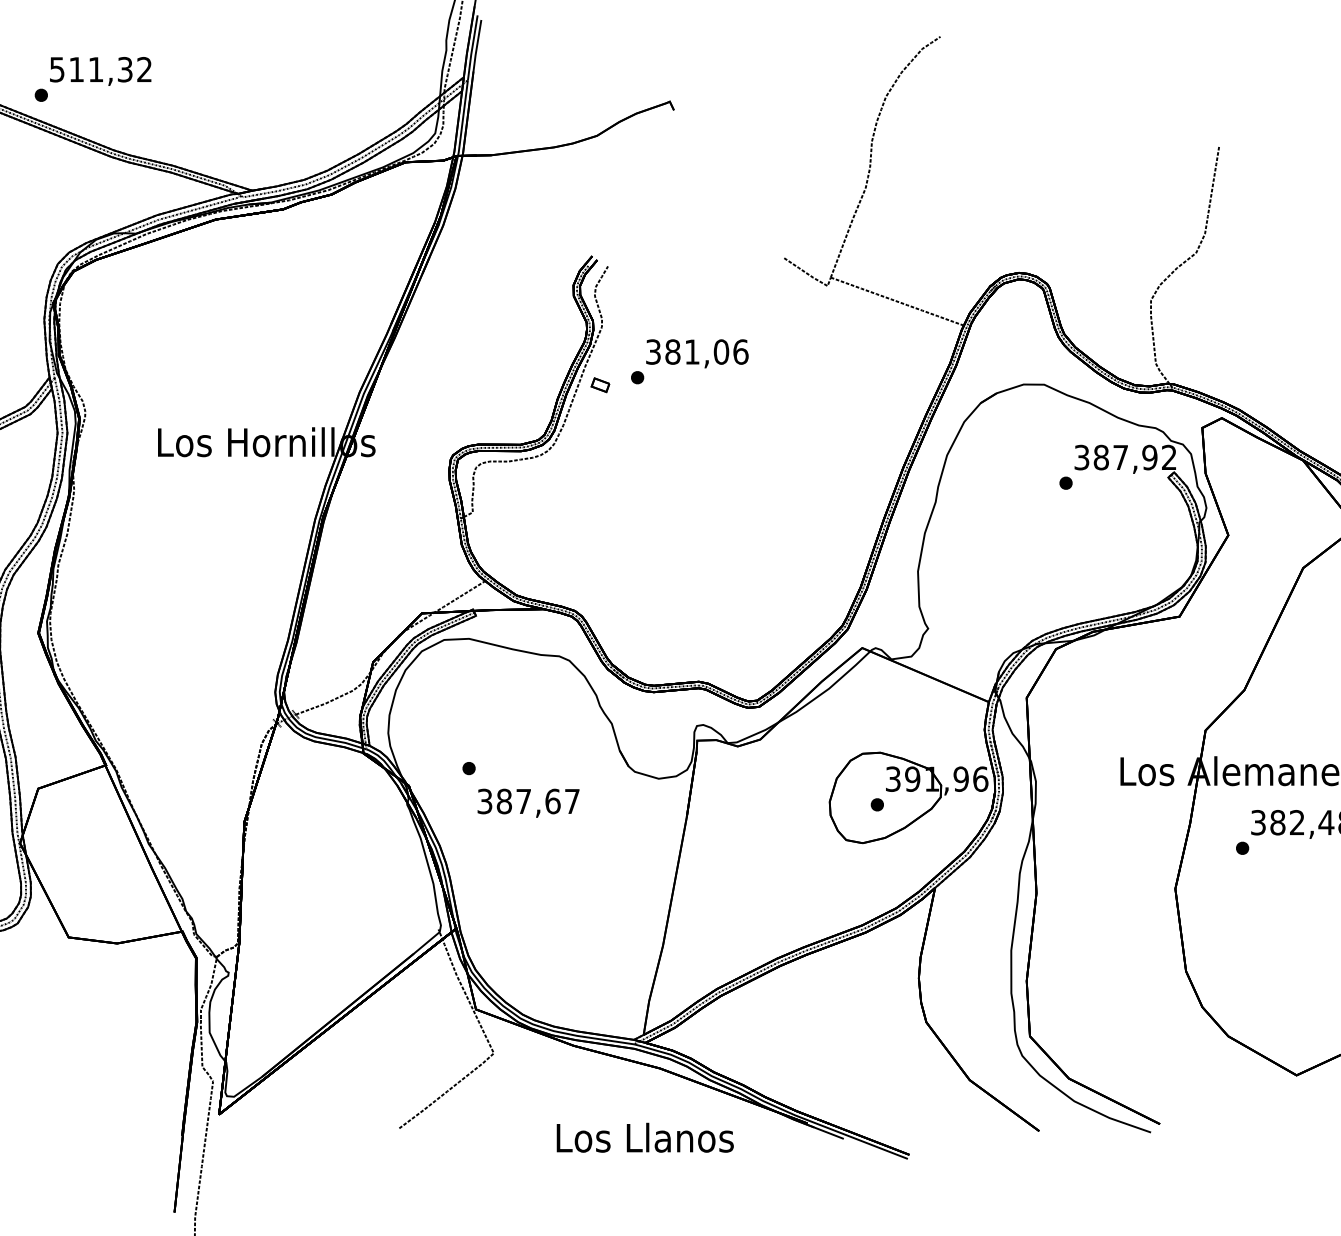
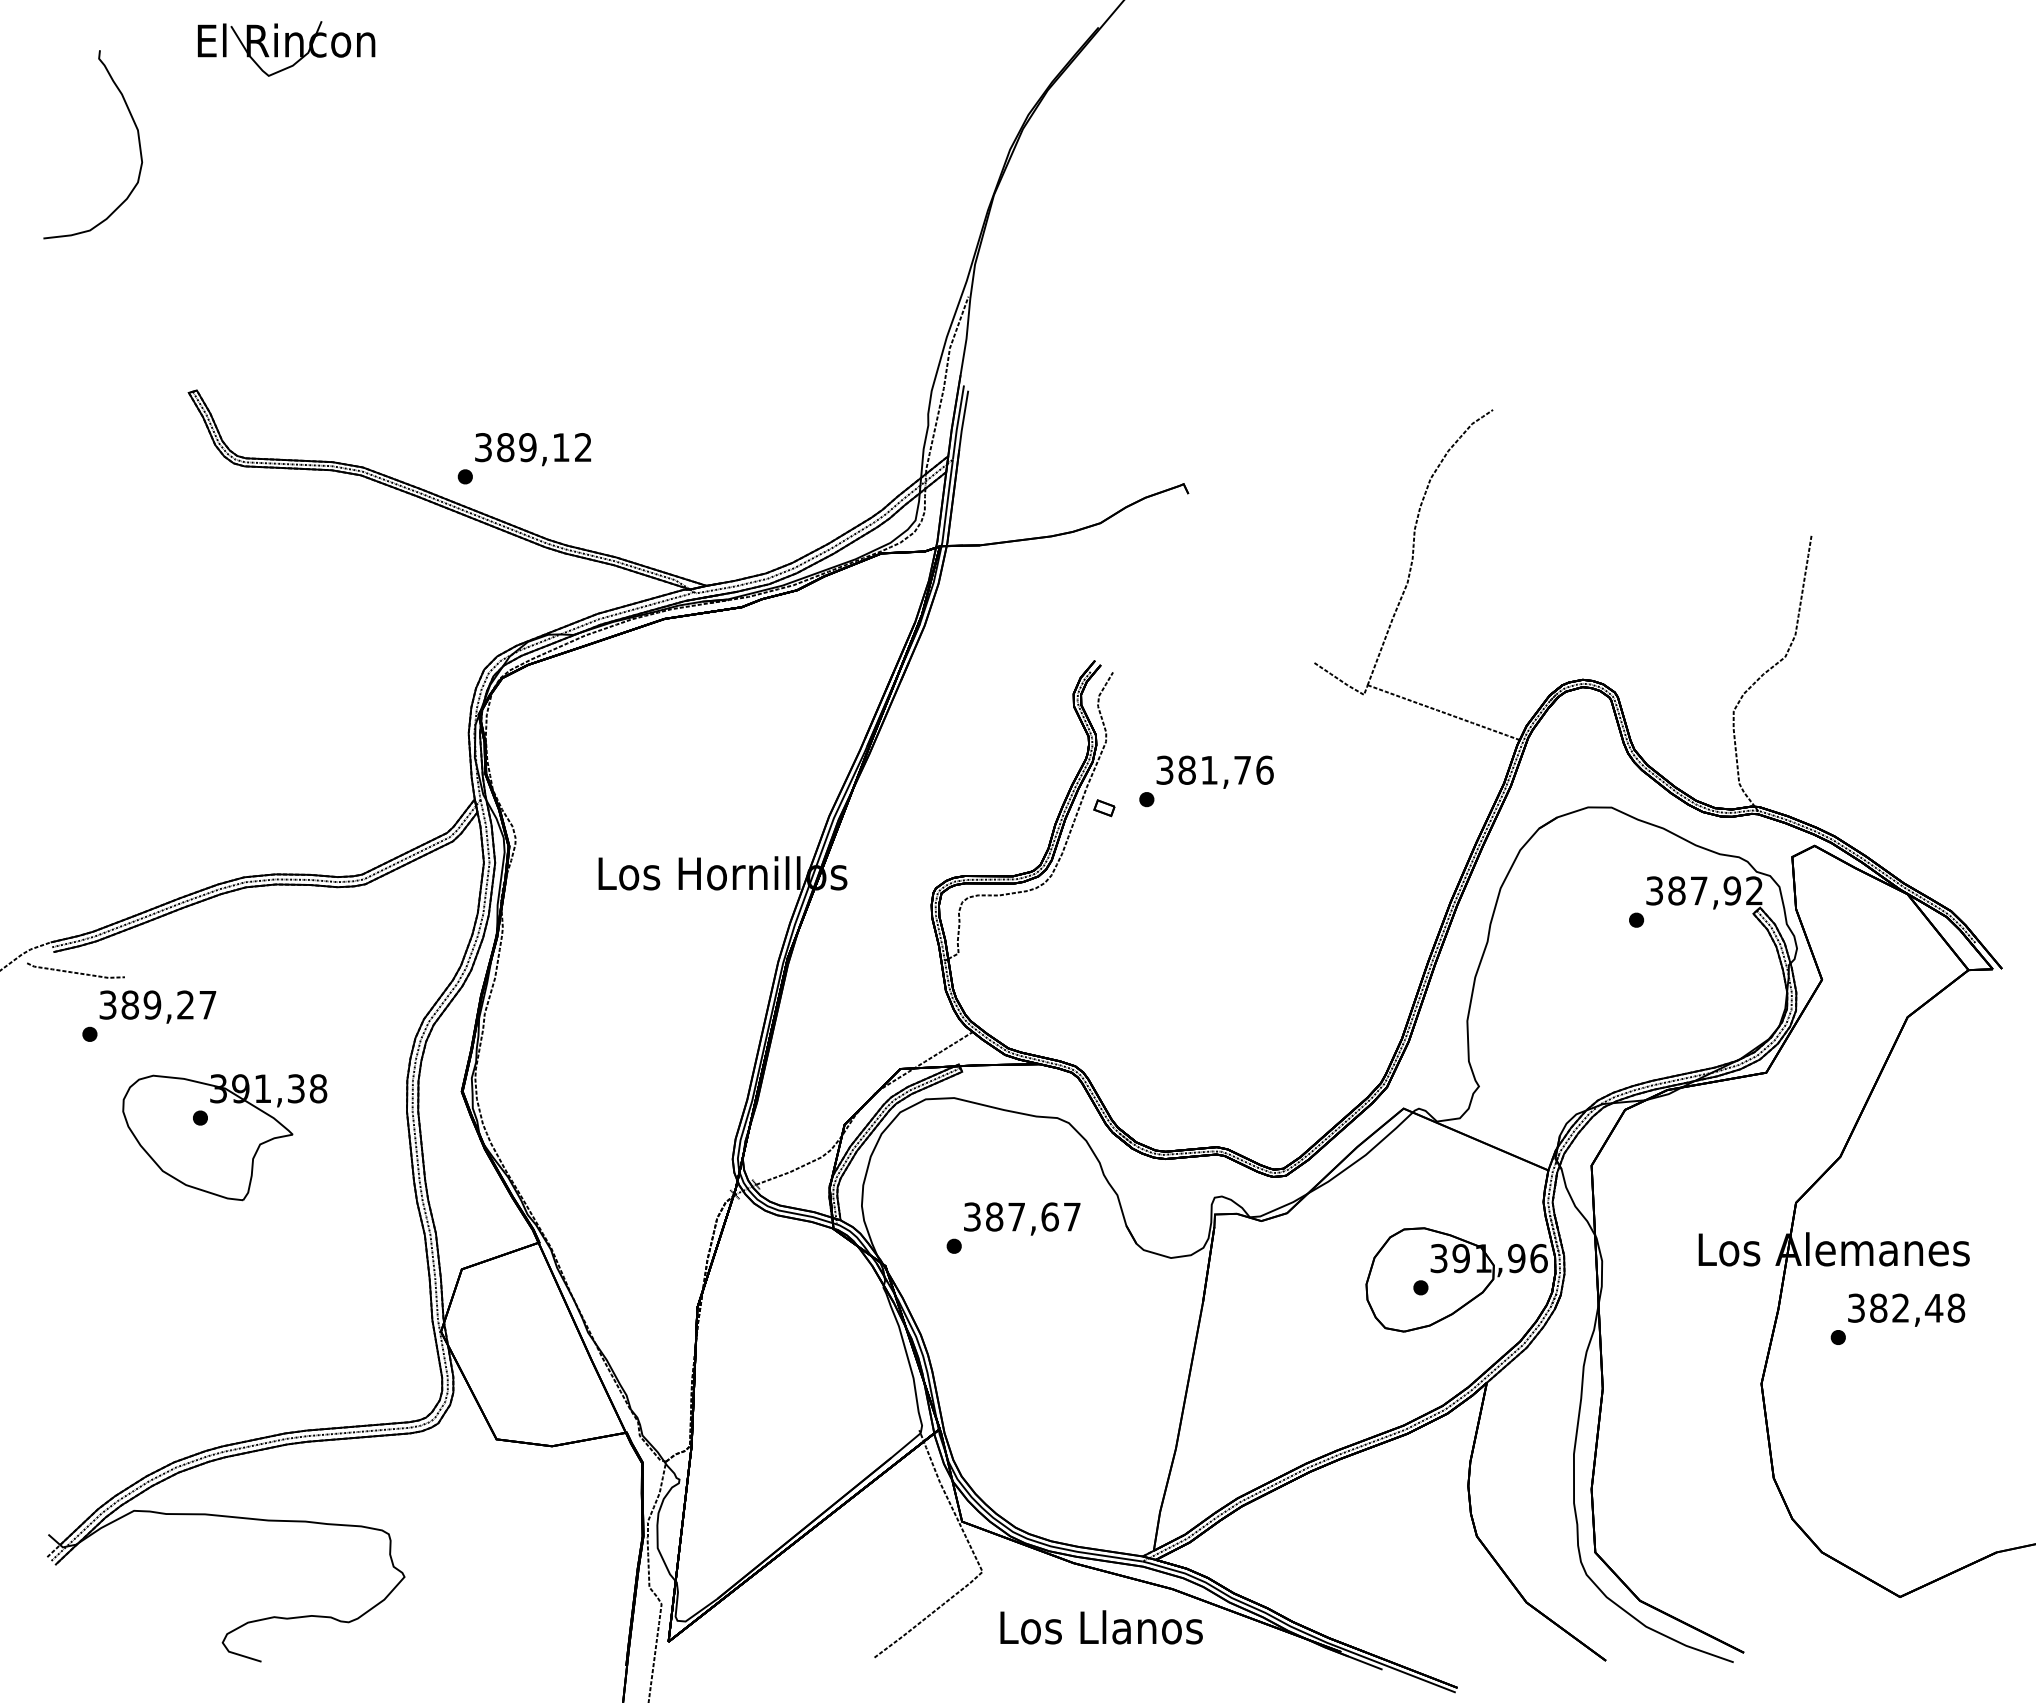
text: (91, 69) -> (522, 447), 511,32 -> 389,12
text: (721, 351) -> (1242, 769), 381,06 -> 381,76
text: (528, 802) -> (1022, 1218), moved
text: (645, 1137) -> (1101, 1627), moved

